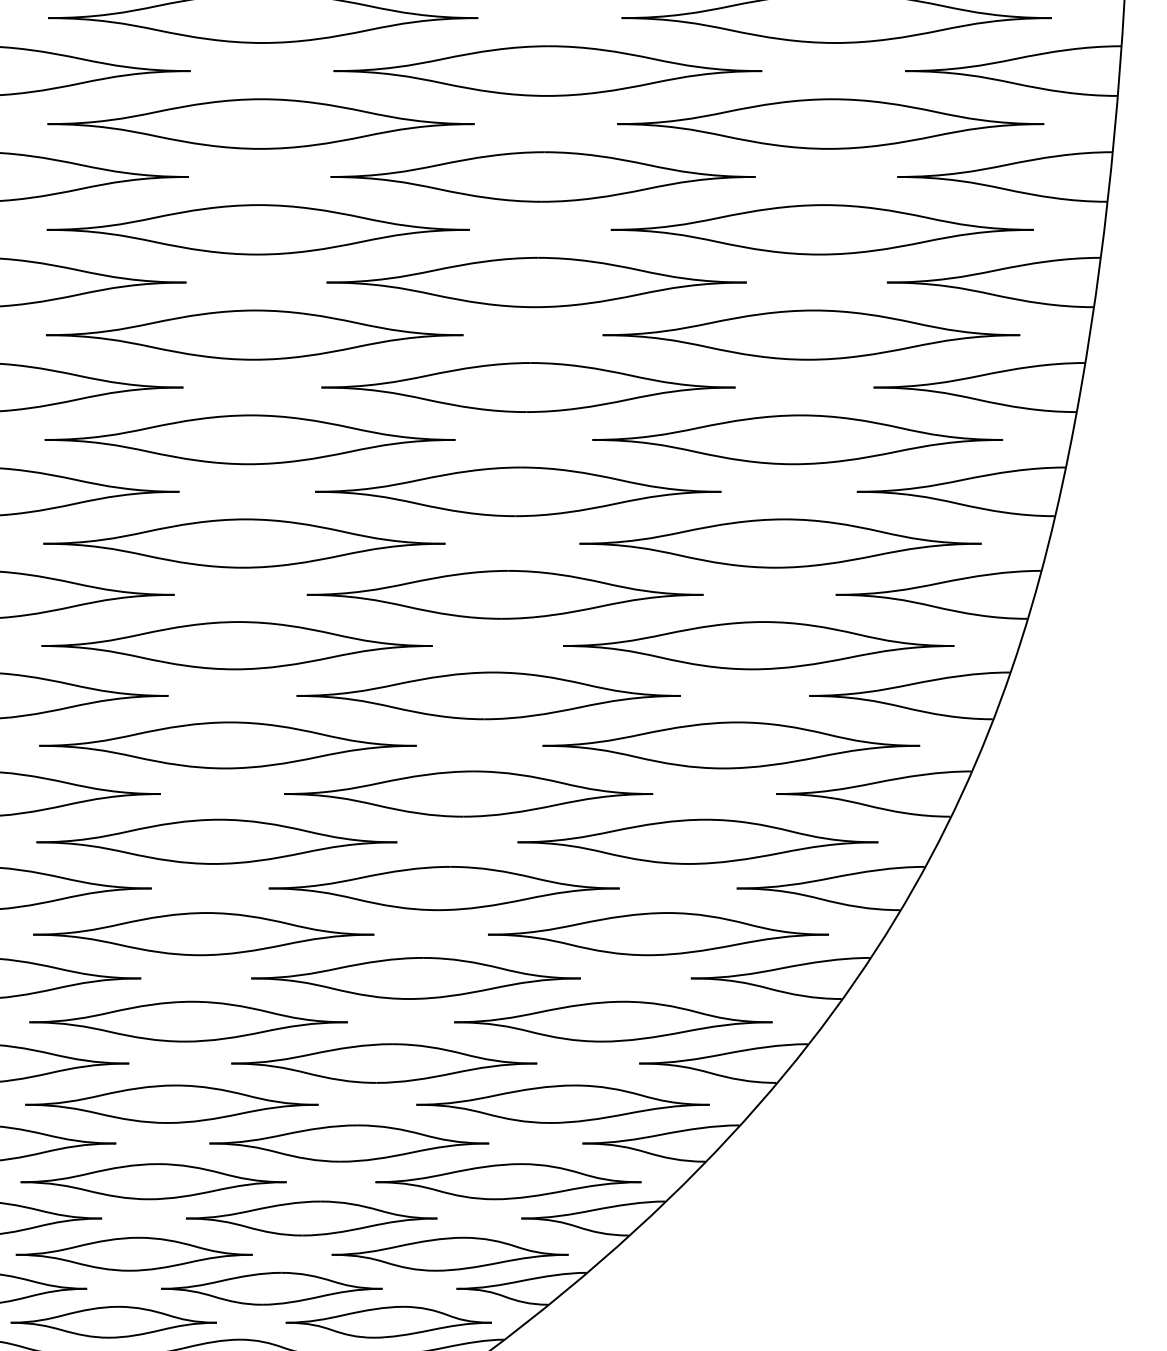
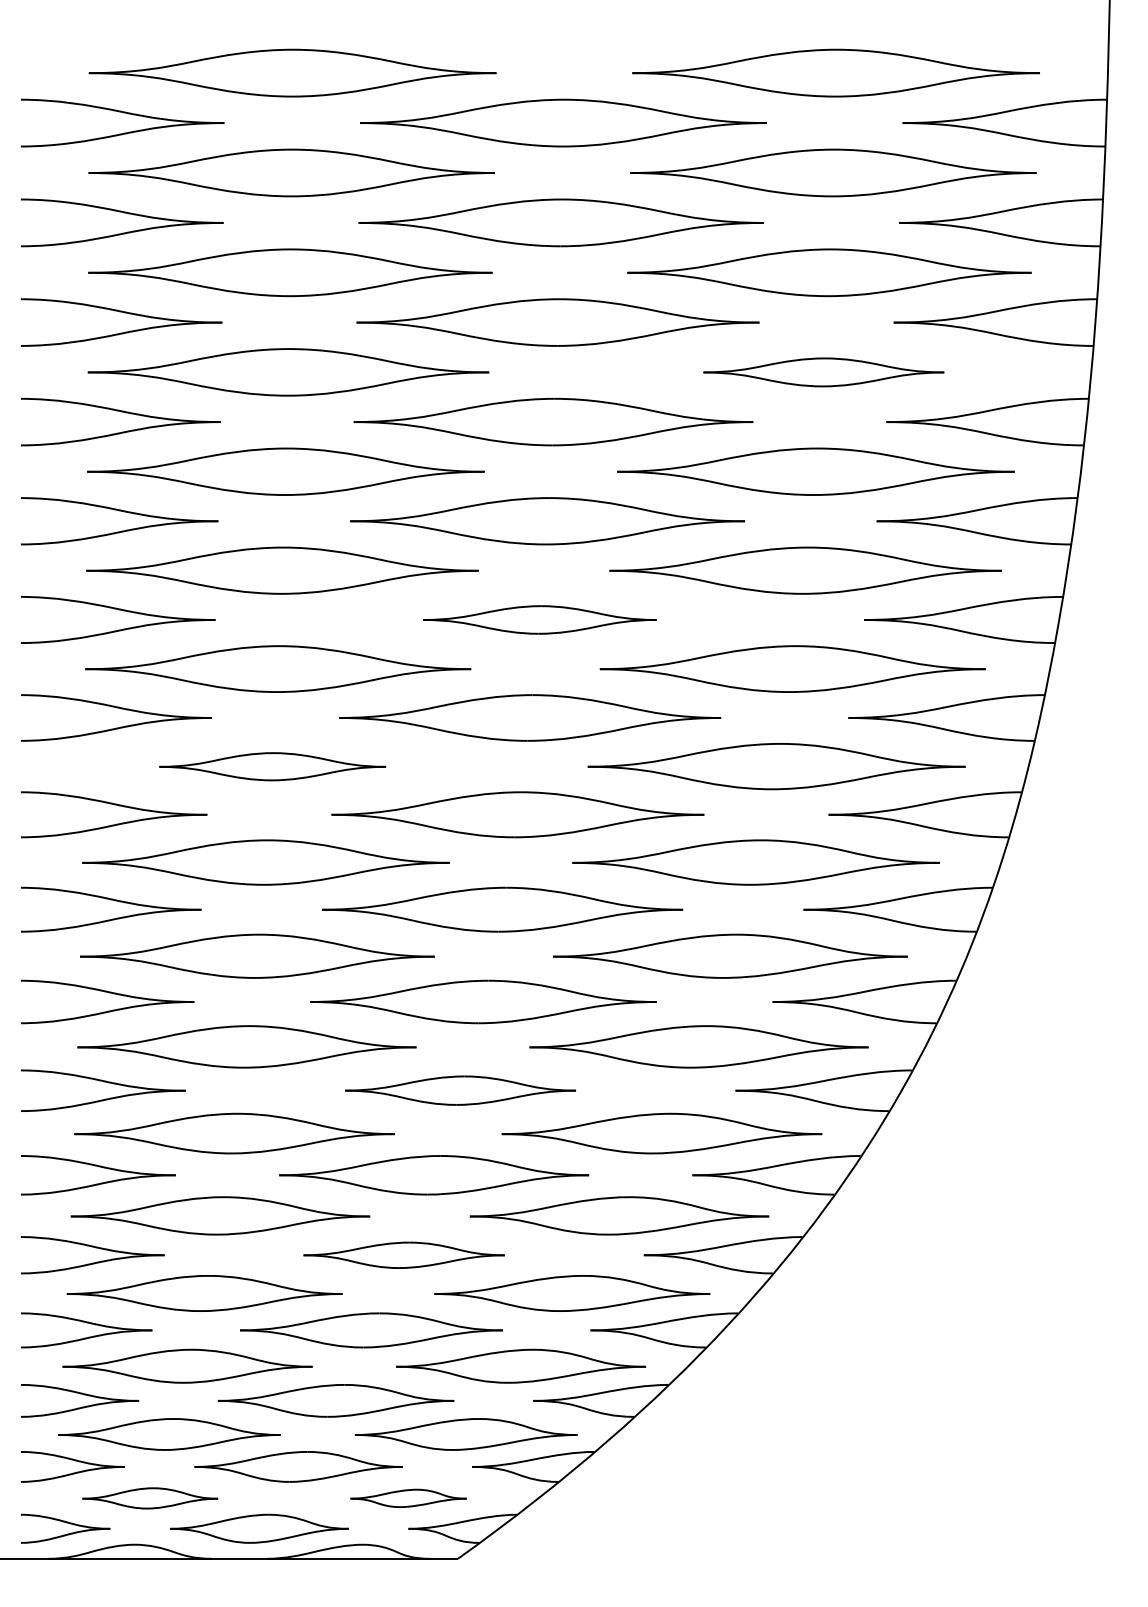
part: (830, 124) -> (823, 372), size x0.6
part: (528, 387) -> (539, 619), size x0.6
part: (244, 543) -> (272, 766), size x0.6
part: (444, 888) -> (460, 1090), size x0.7
part: (383, 1063) -> (403, 1255), size x0.7
part: (114, 1322) -> (150, 1498), size x0.7
part: (388, 1322) -> (408, 1498), size x0.6

